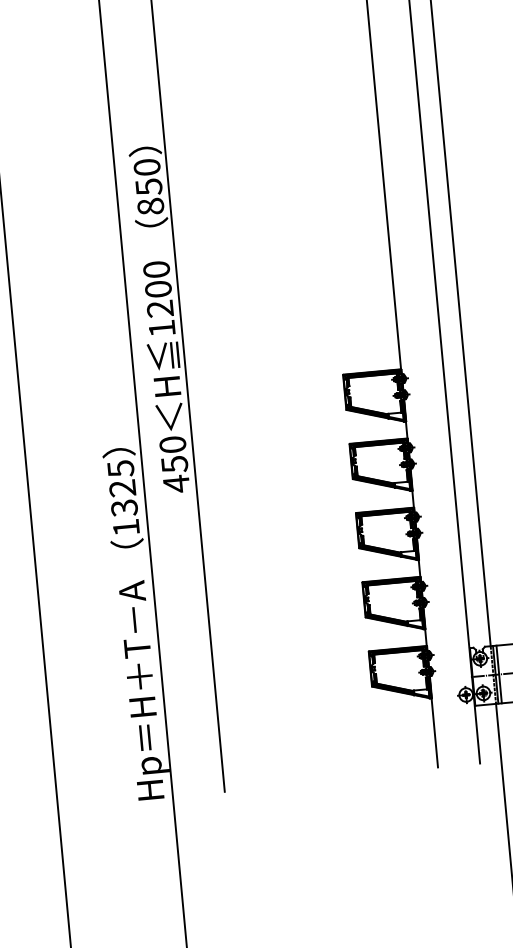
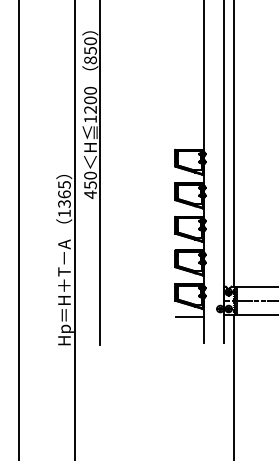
text: (122, 488) -> (64, 194), 1325 -> 1365
line: (404, 718) -> (189, 317), added

